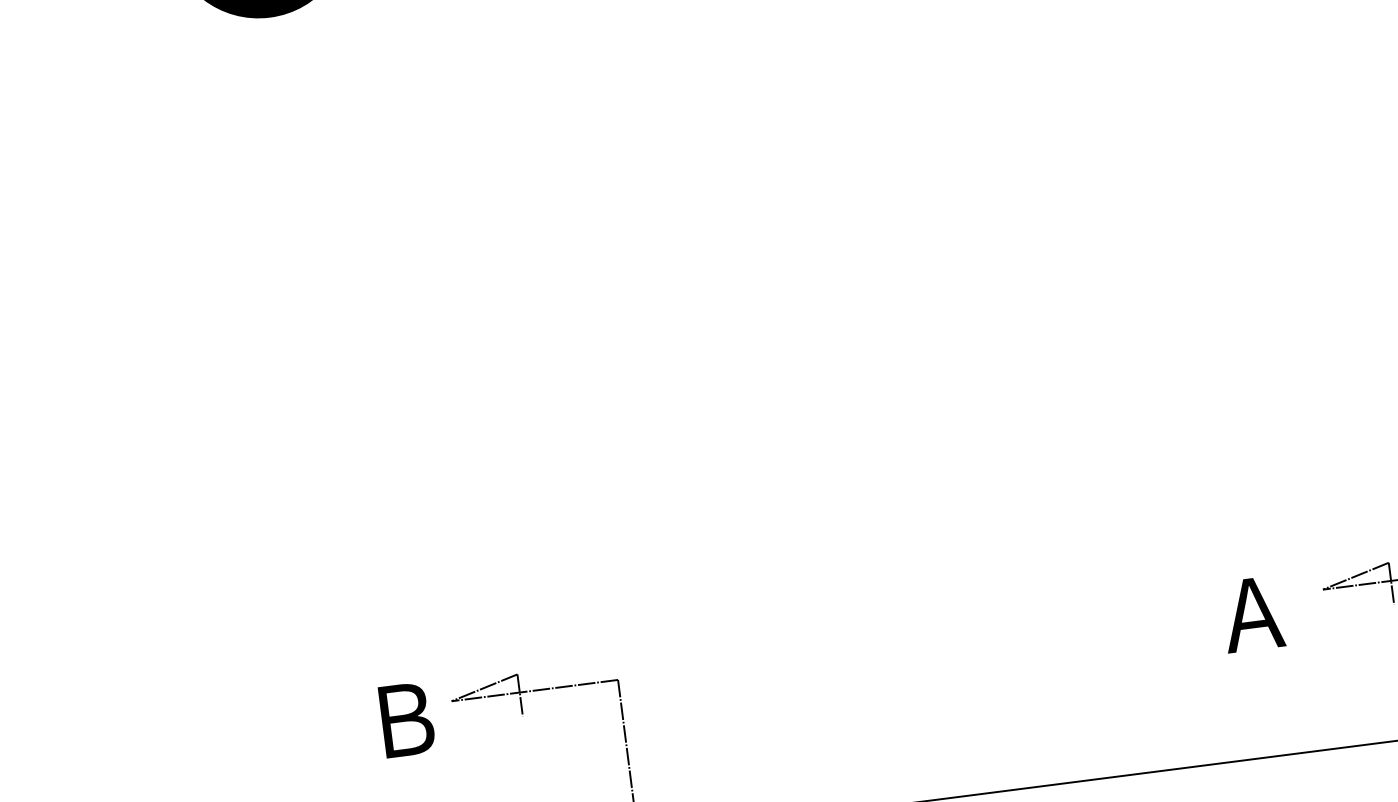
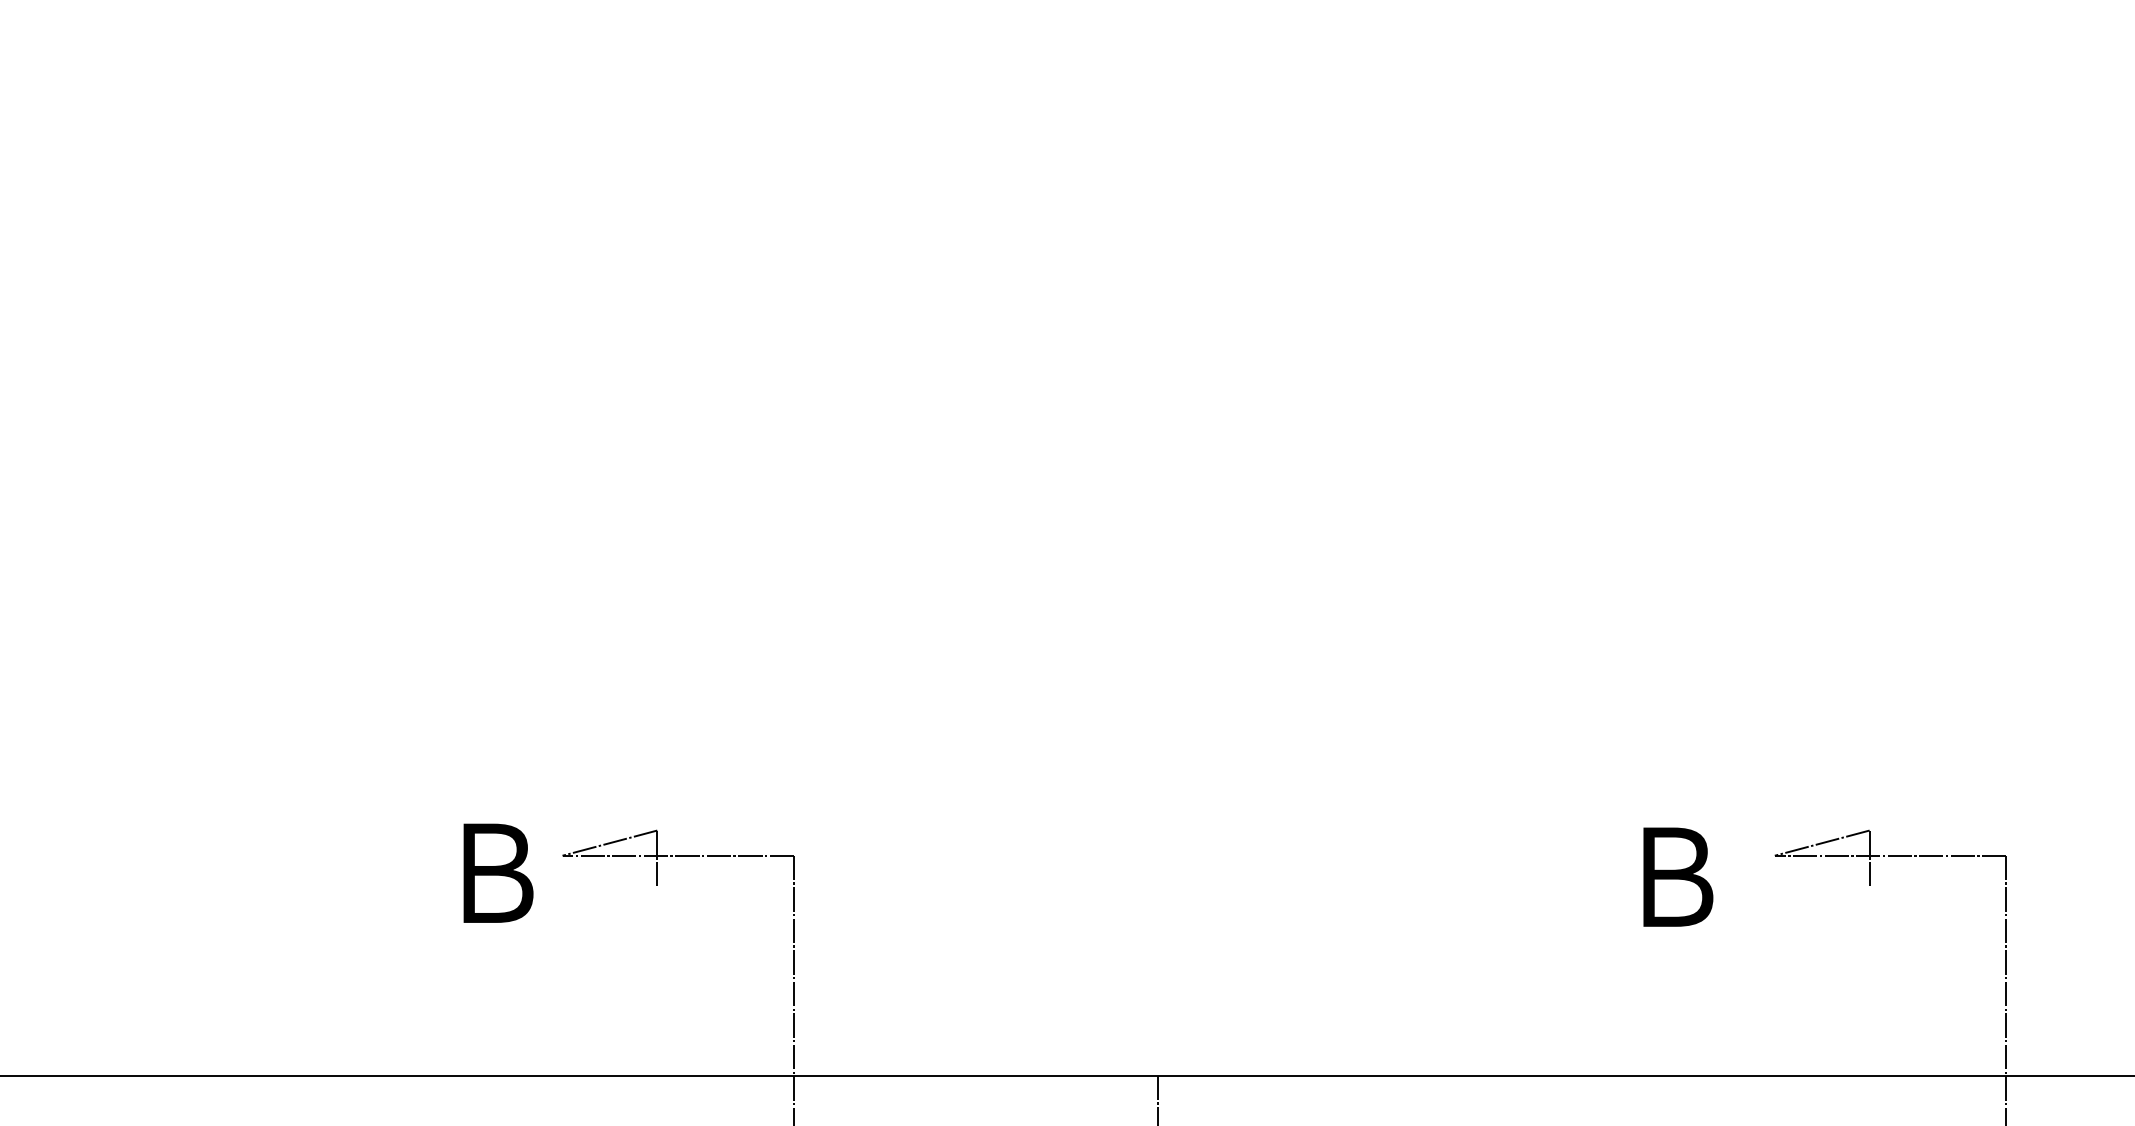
text: (1252, 613) -> (1674, 876), Ａ -> Ｂ

